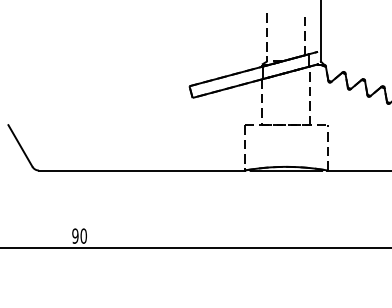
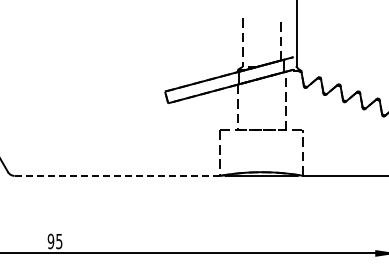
line: (141, 170) -> (117, 175), solid -> dashed
text: (83, 235) -> (59, 240), 90 -> 95

